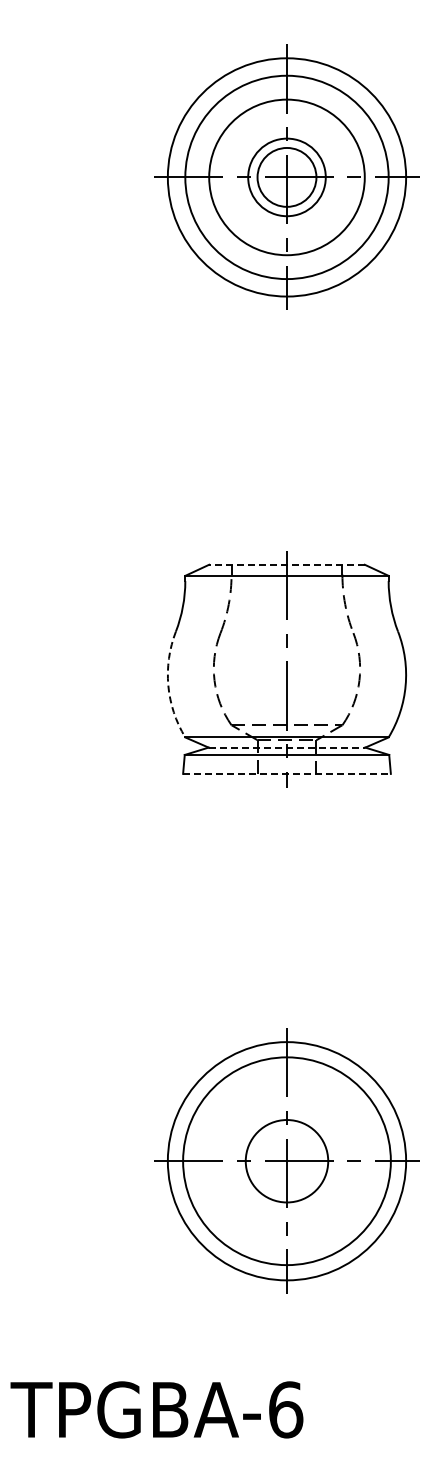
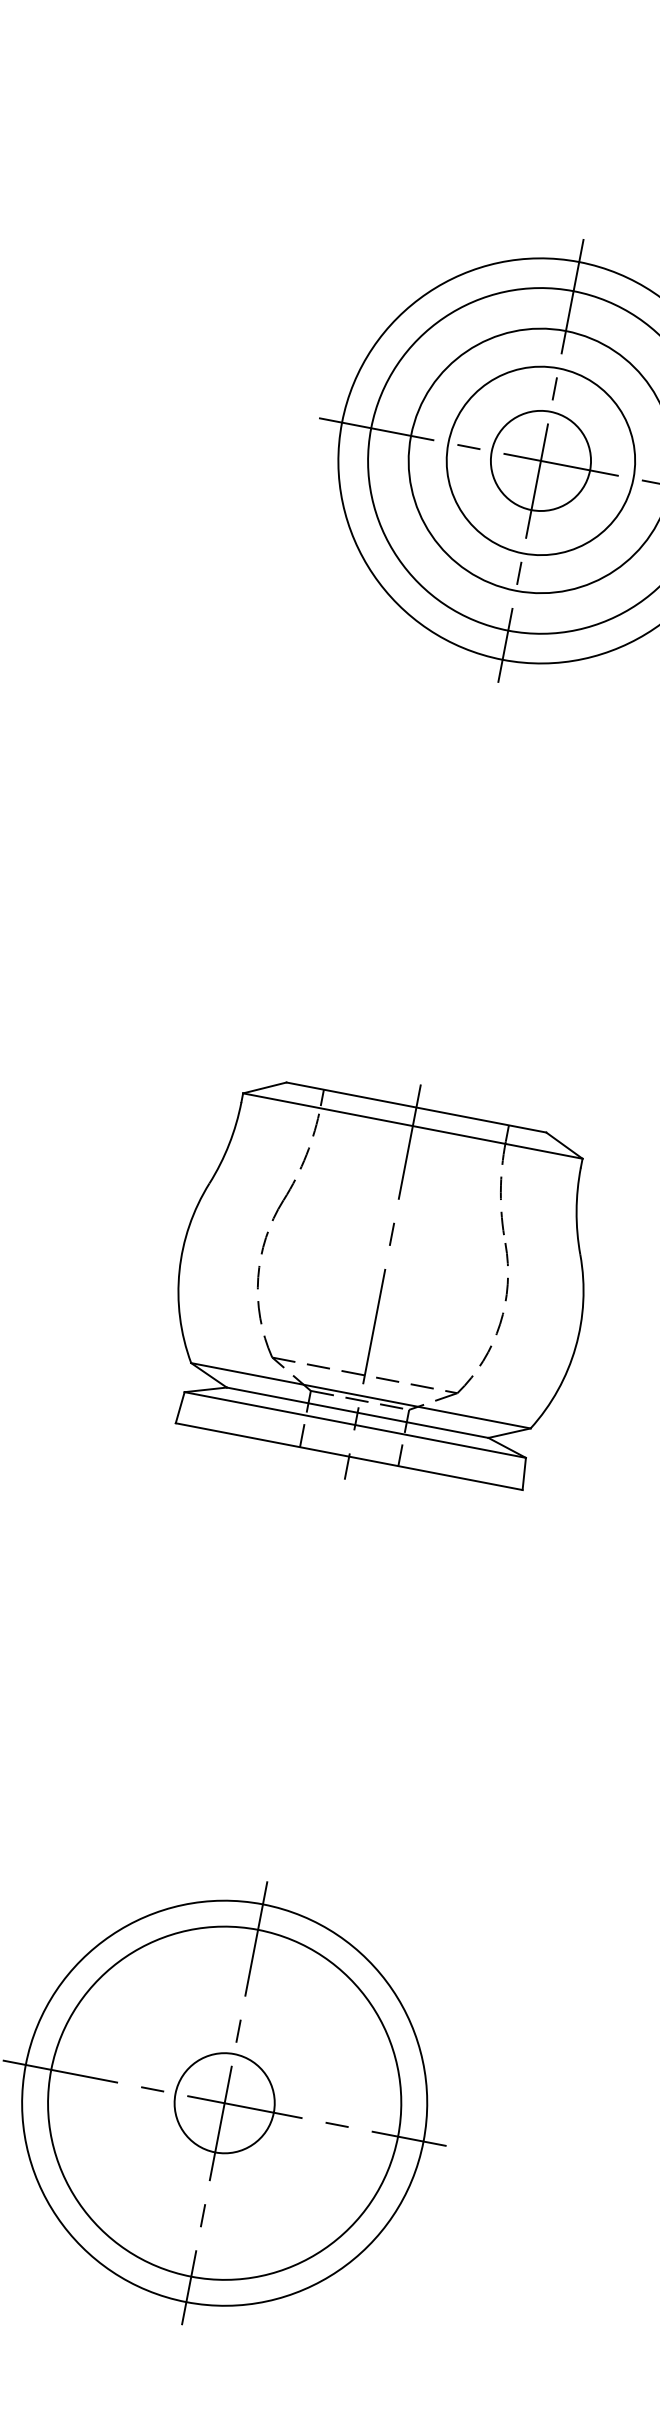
circle: (286, 177) -> (540, 460), size x1.43
line: (286, 564) -> (415, 1106), dashed -> solid
arc: (168, 685) -> (179, 1270), dashed -> solid
line: (287, 747) -> (358, 1412), dashed -> solid
line: (286, 773) -> (348, 1455), dashed -> solid
circle: (286, 1160) -> (224, 2101), size x0.71

